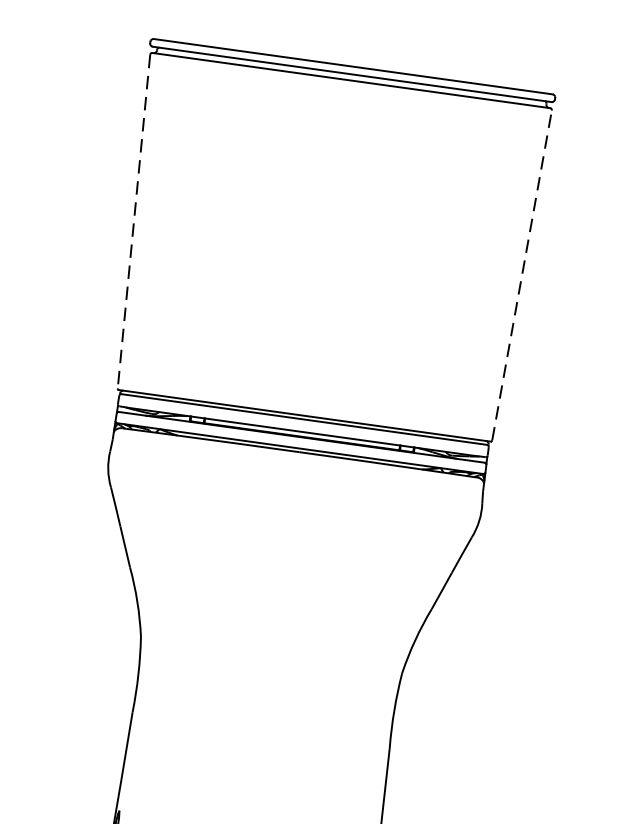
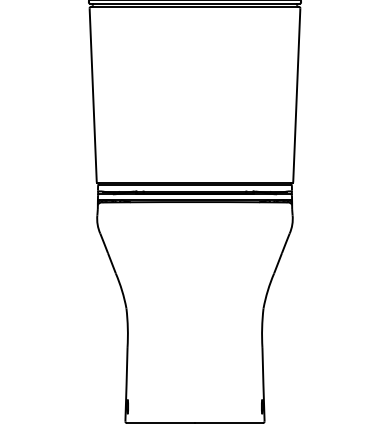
arc: (134, 222) -> (93, 95), dashed -> solid
arc: (521, 275) -> (296, 95), dashed -> solid

